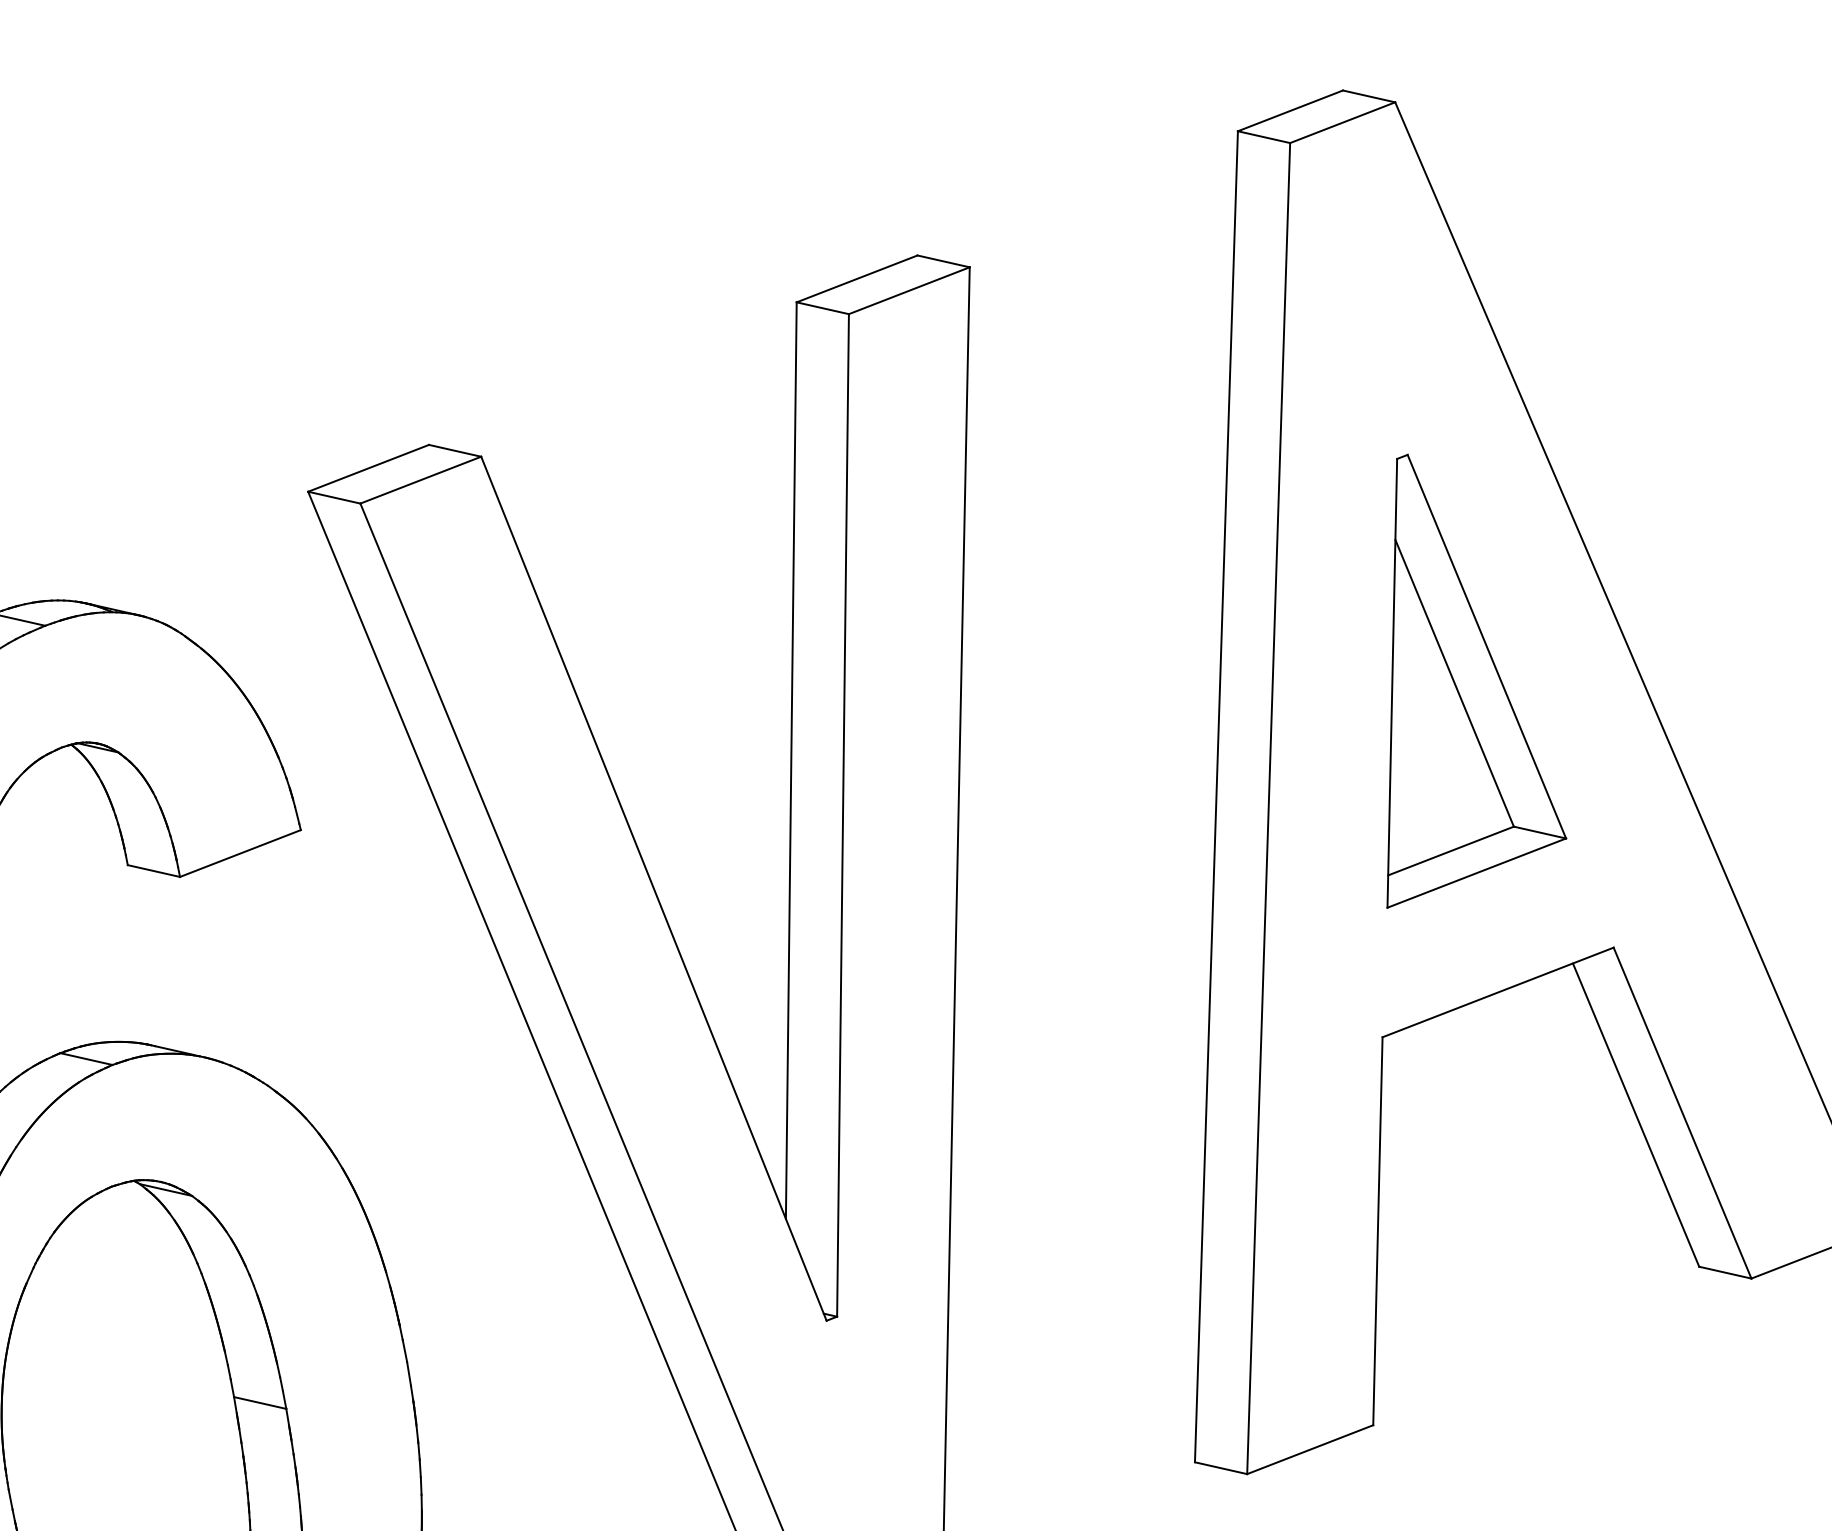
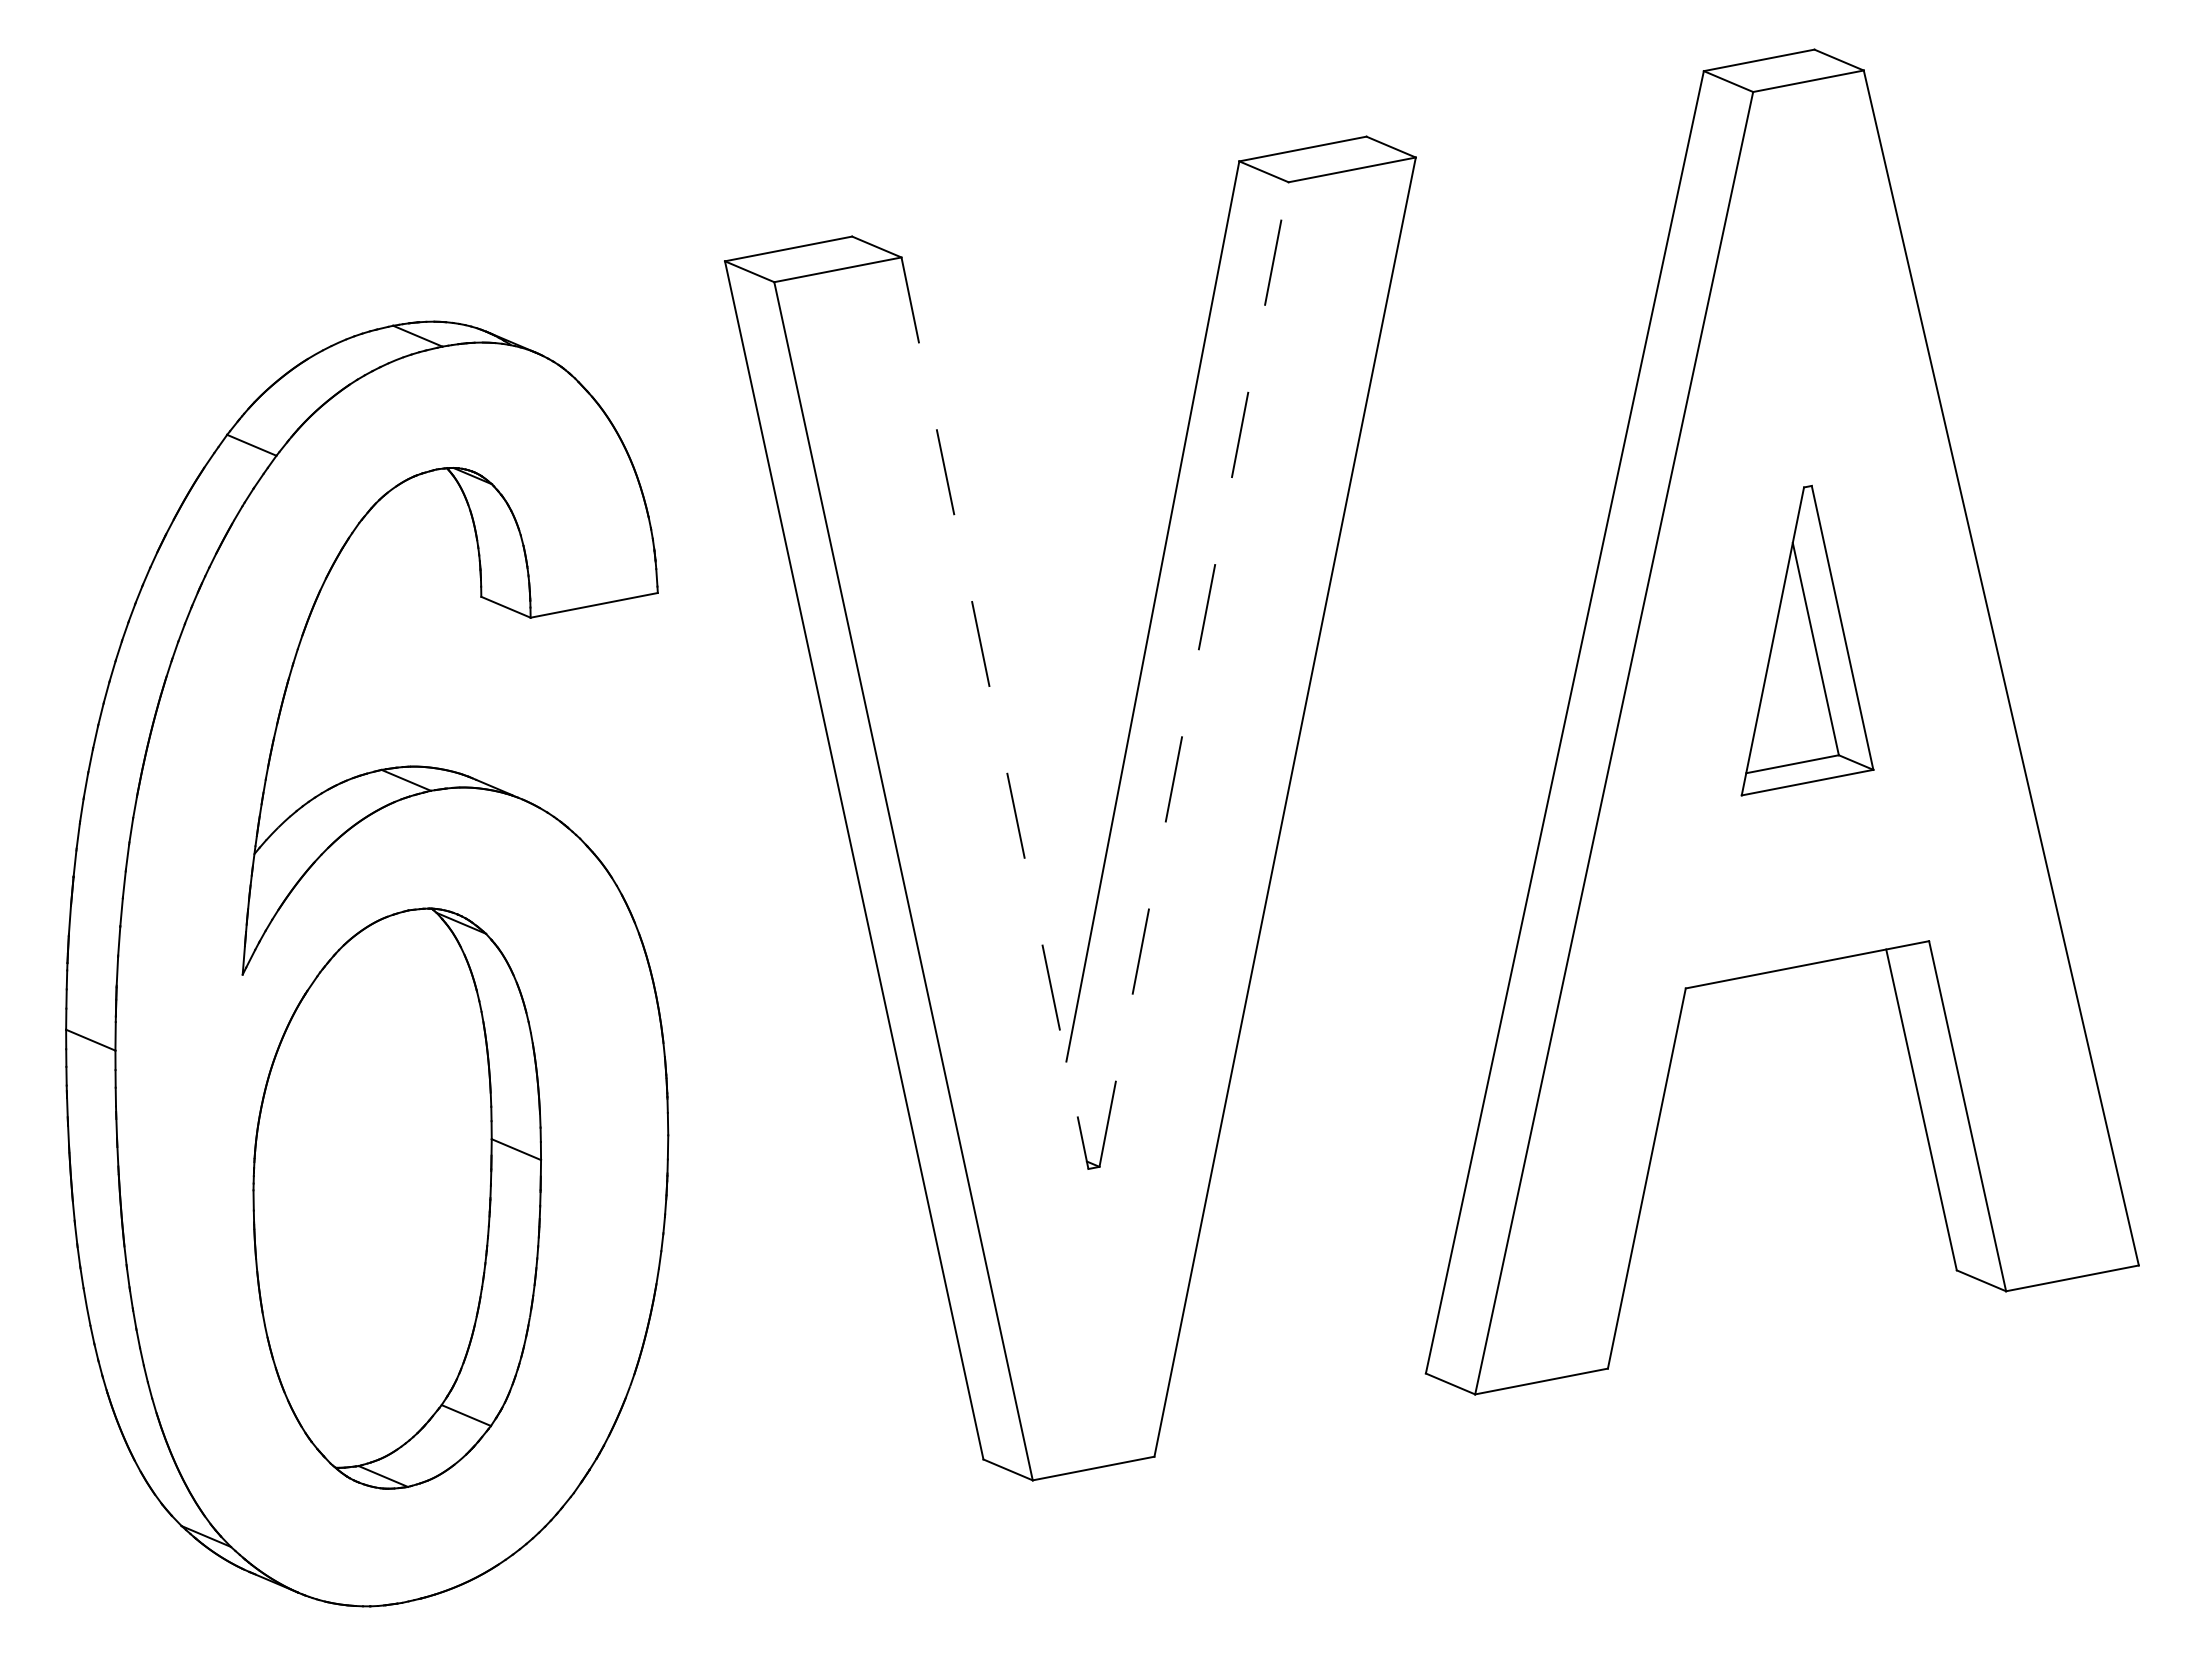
part: (1440, 673) -> (1807, 640), size x0.7
line: (843, 815) -> (1194, 674), solid -> dashed
line: (654, 888) -> (995, 713), solid -> dashed

